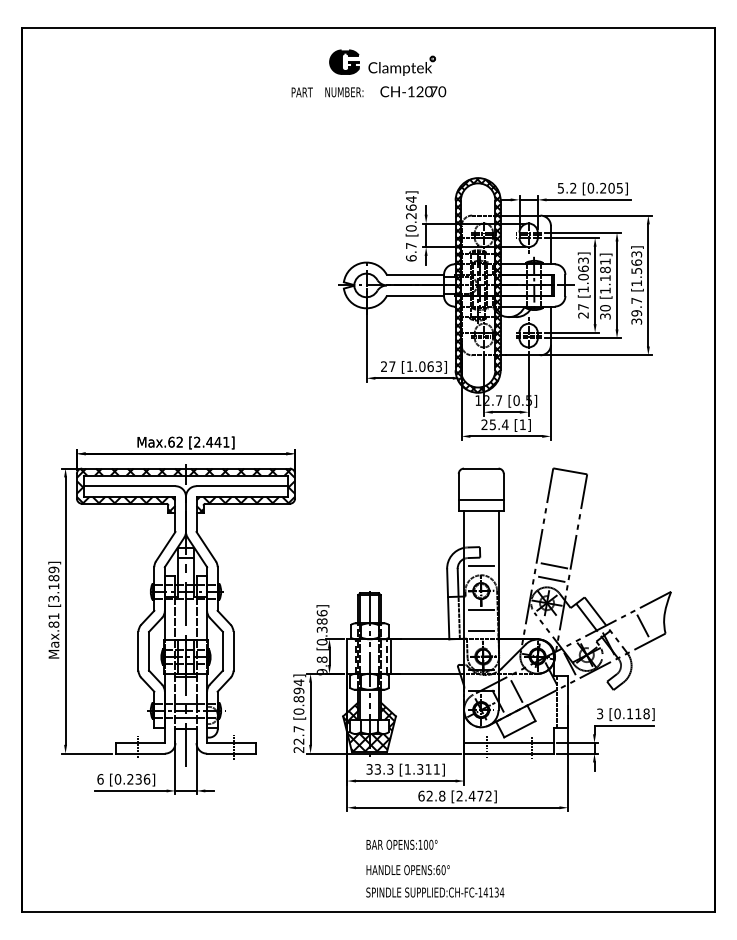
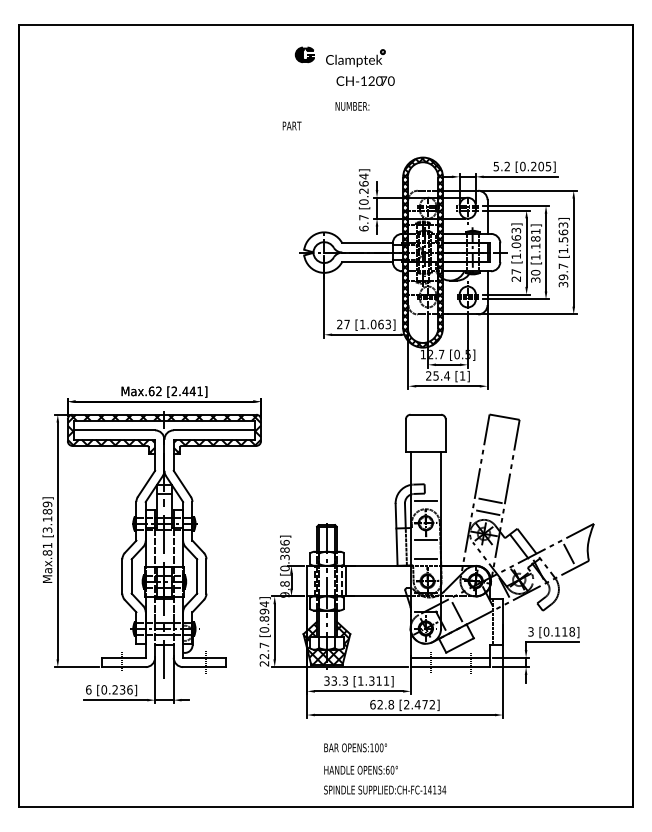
part: (344, 61) -> (304, 54), size x0.7
text: (301, 92) -> (291, 126), moved
text: (344, 92) -> (352, 106), moved
line: (480, 500) -> (425, 443), removed

